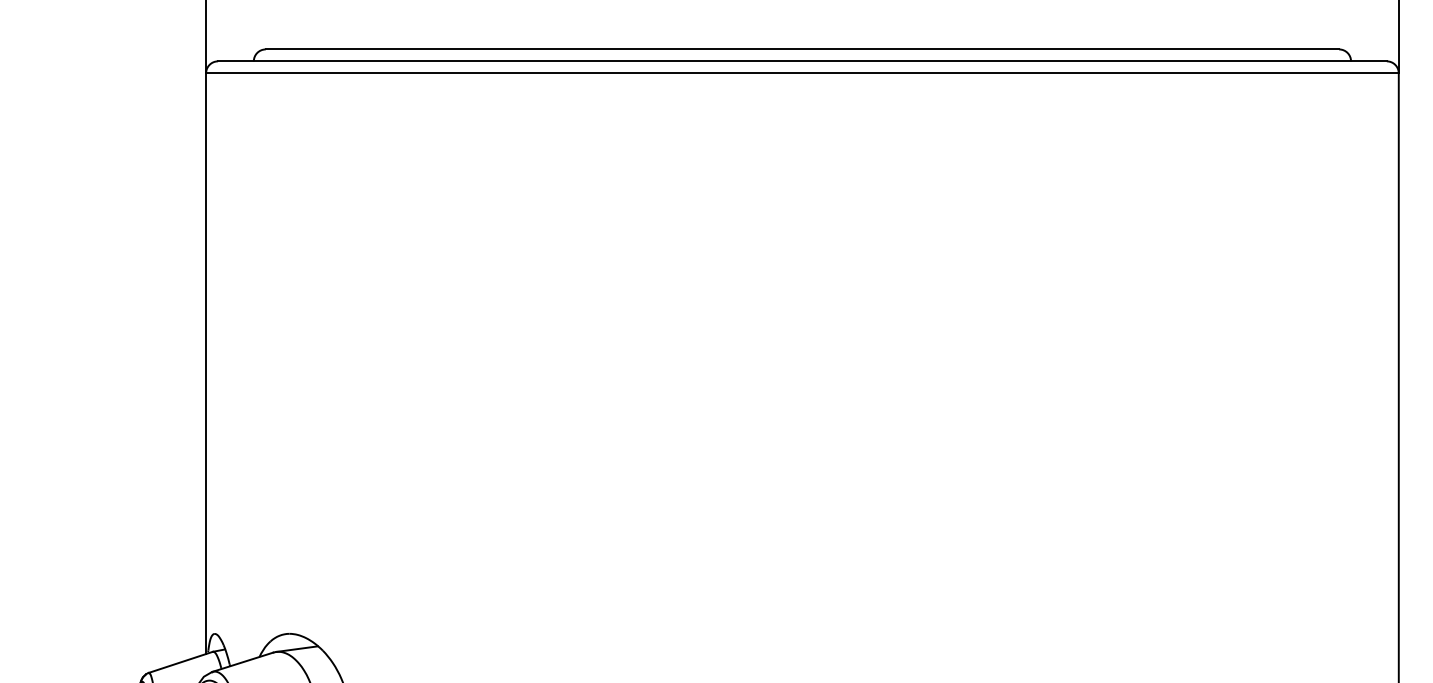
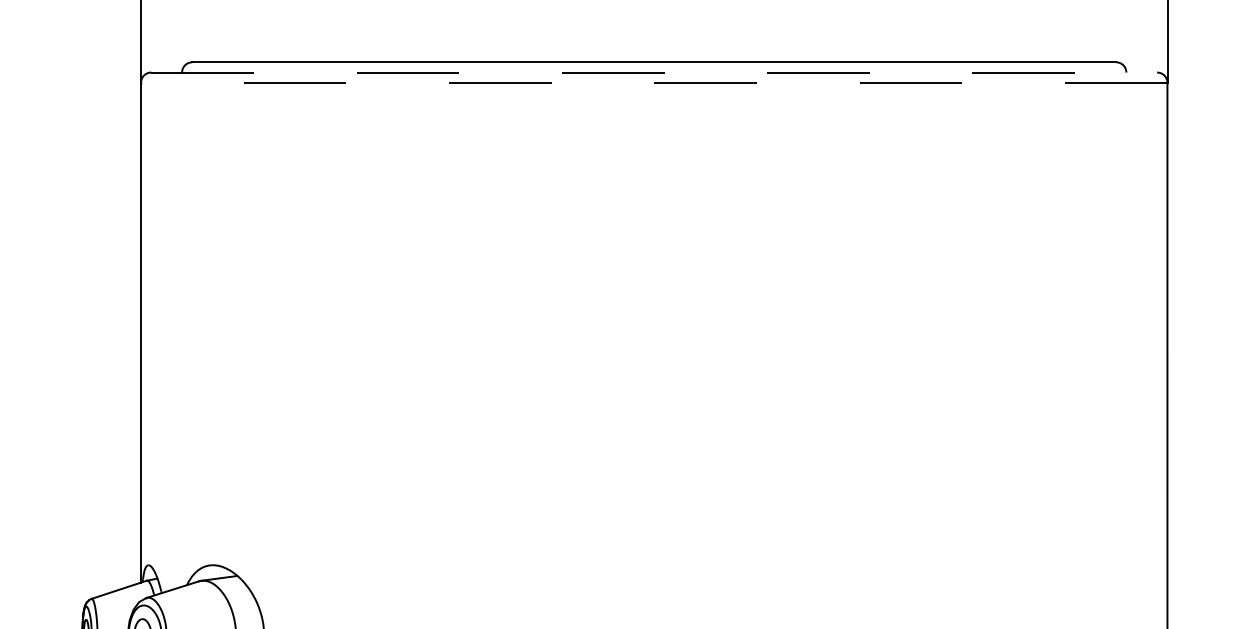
line: (802, 61) -> (654, 72), solid -> dashed
line: (801, 72) -> (653, 82), solid -> dashed

